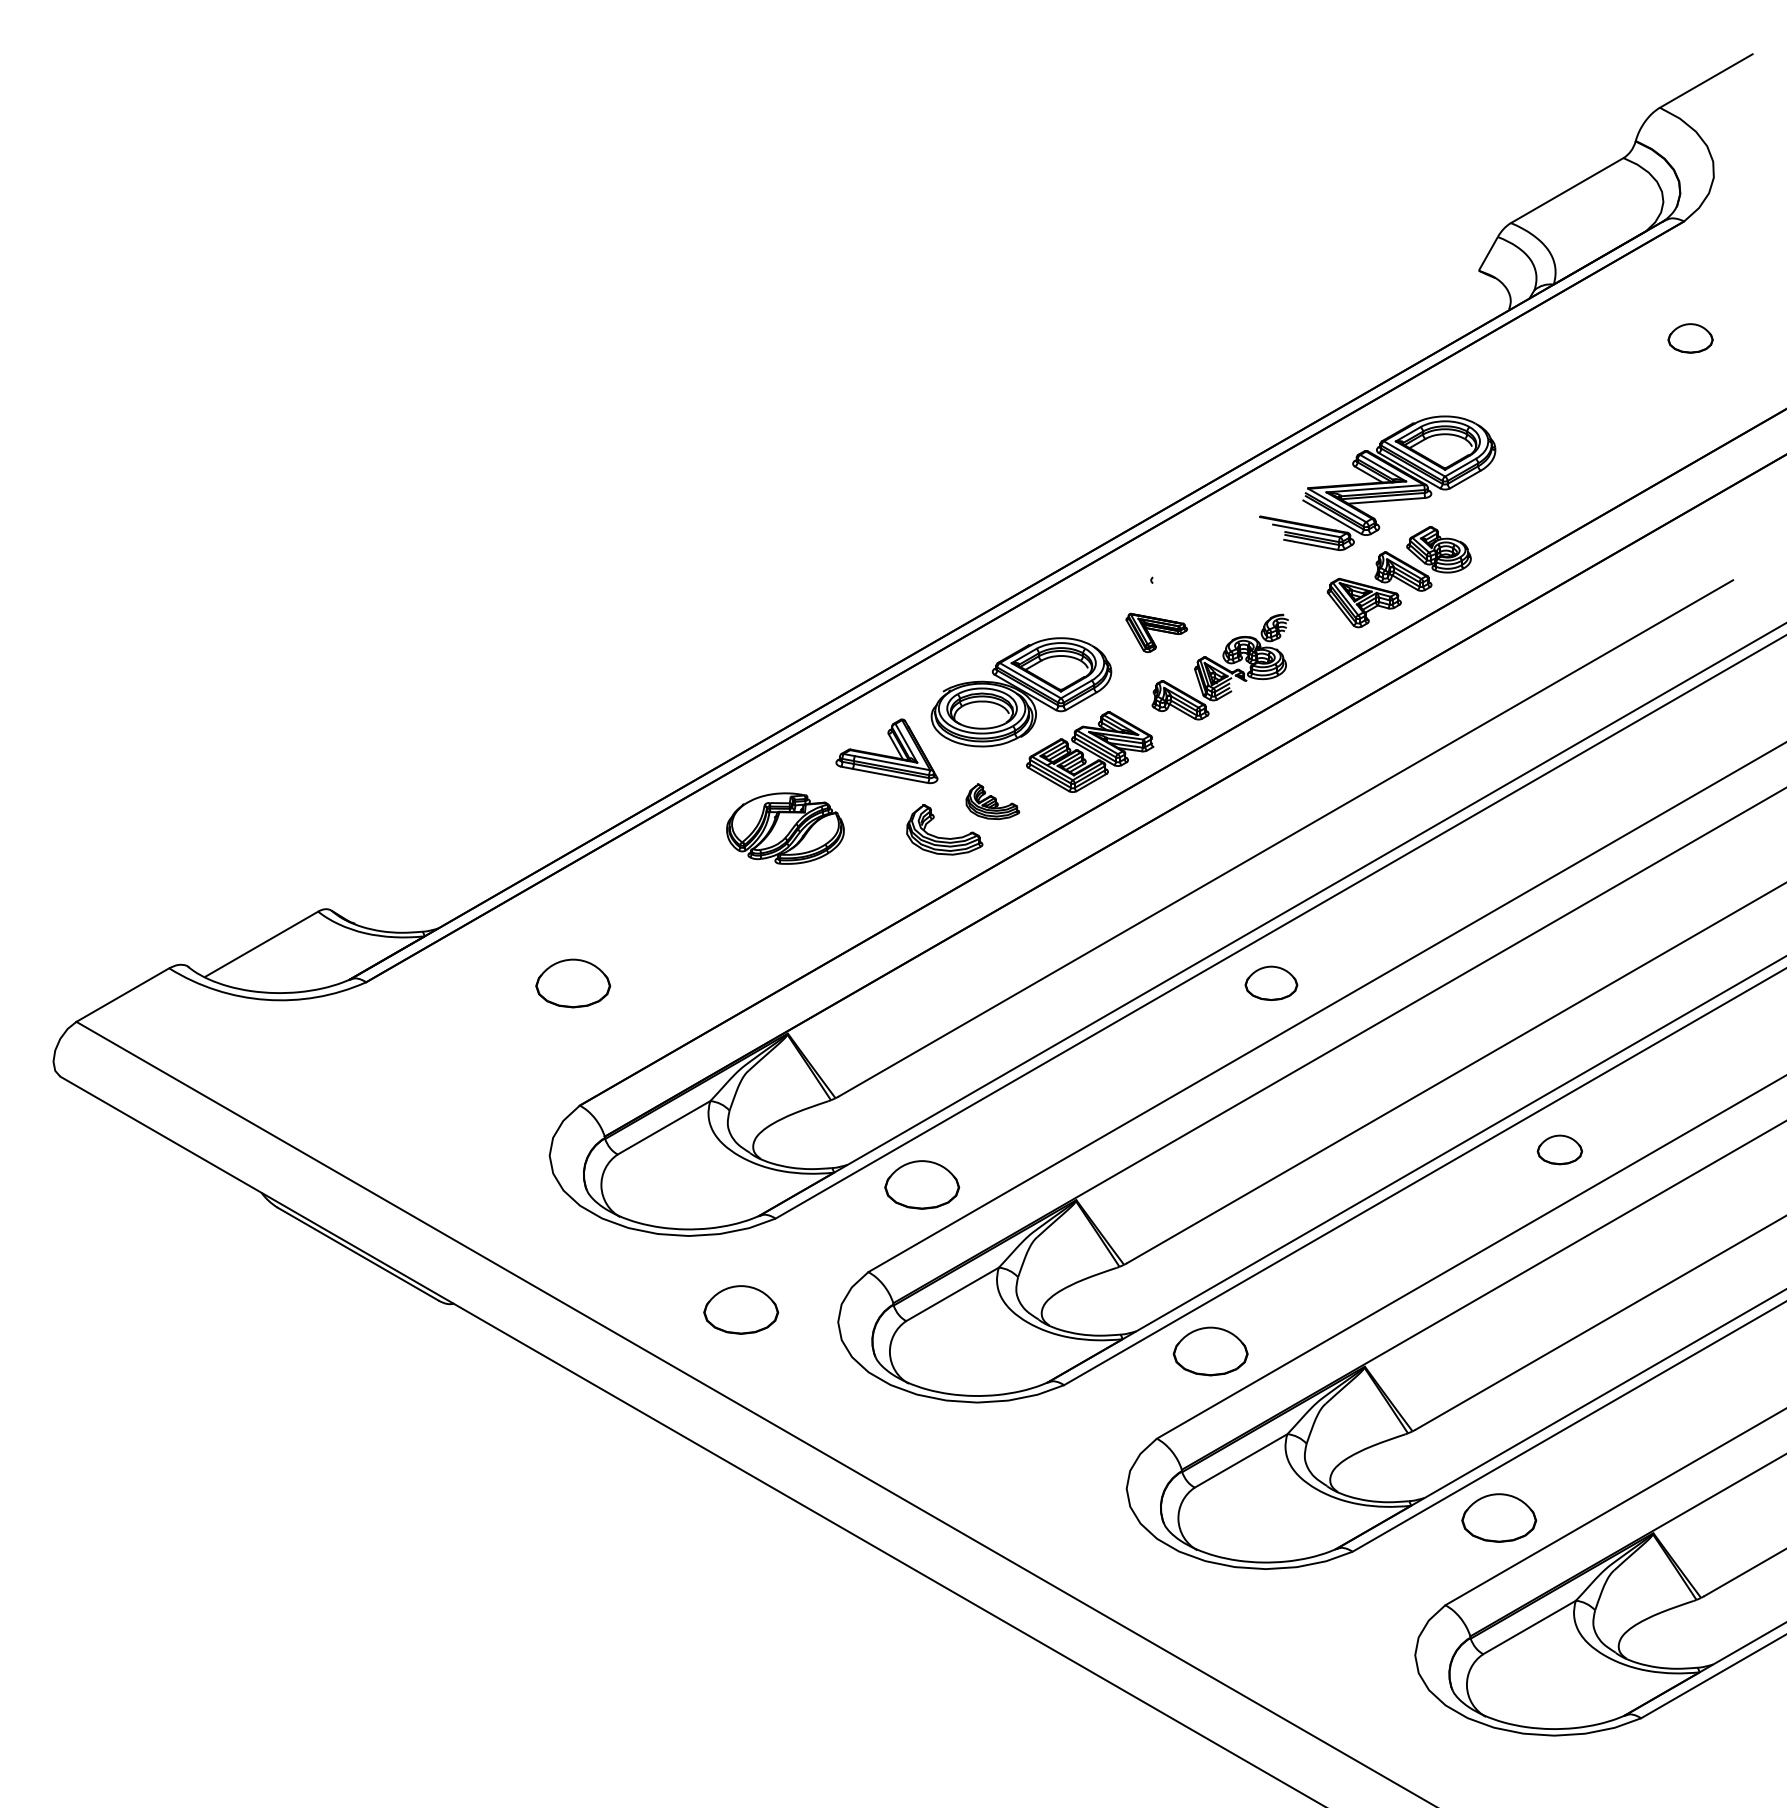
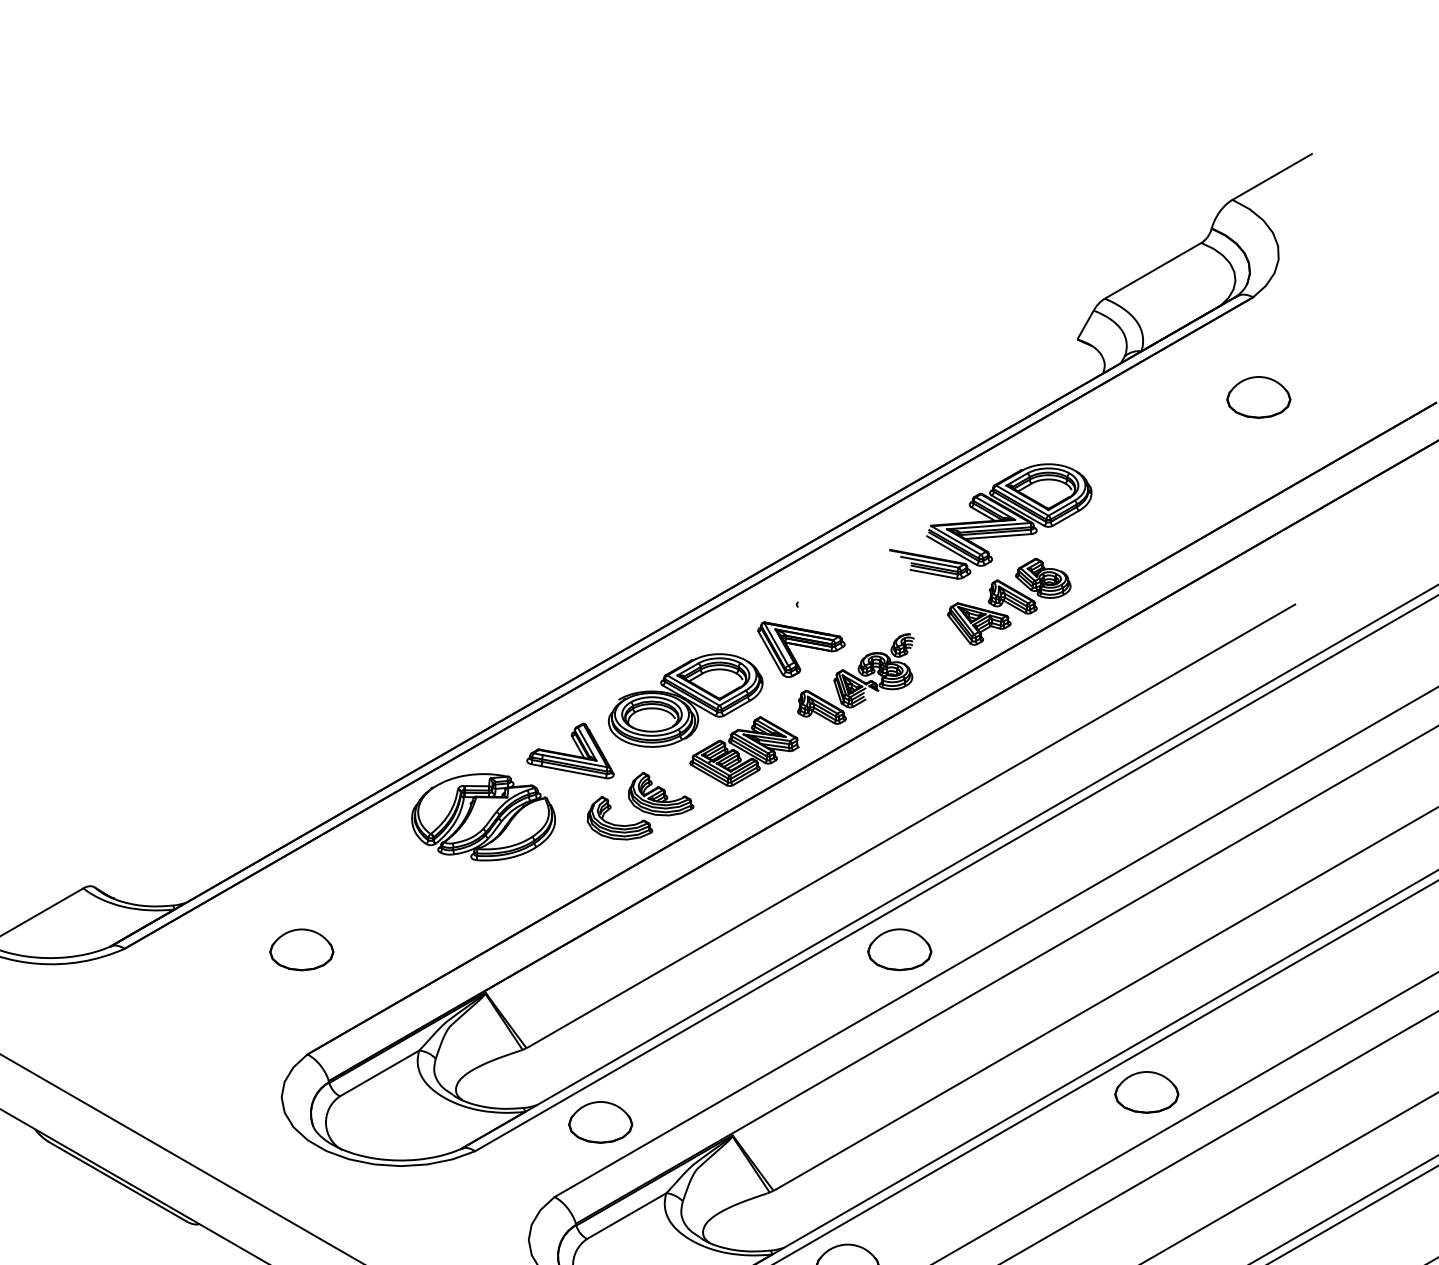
part: (1690, 338) -> (1258, 397), size x1.67
part: (1156, 632) -> (801, 649), size x1.67
part: (992, 801) -> (660, 794), size x1.43
part: (785, 828) -> (483, 817), size x1.43
part: (1271, 983) -> (899, 949), size x1.43
part: (1559, 1149) -> (1146, 1092), size x1.67
part: (741, 1309) -> (445, 1229), removed

